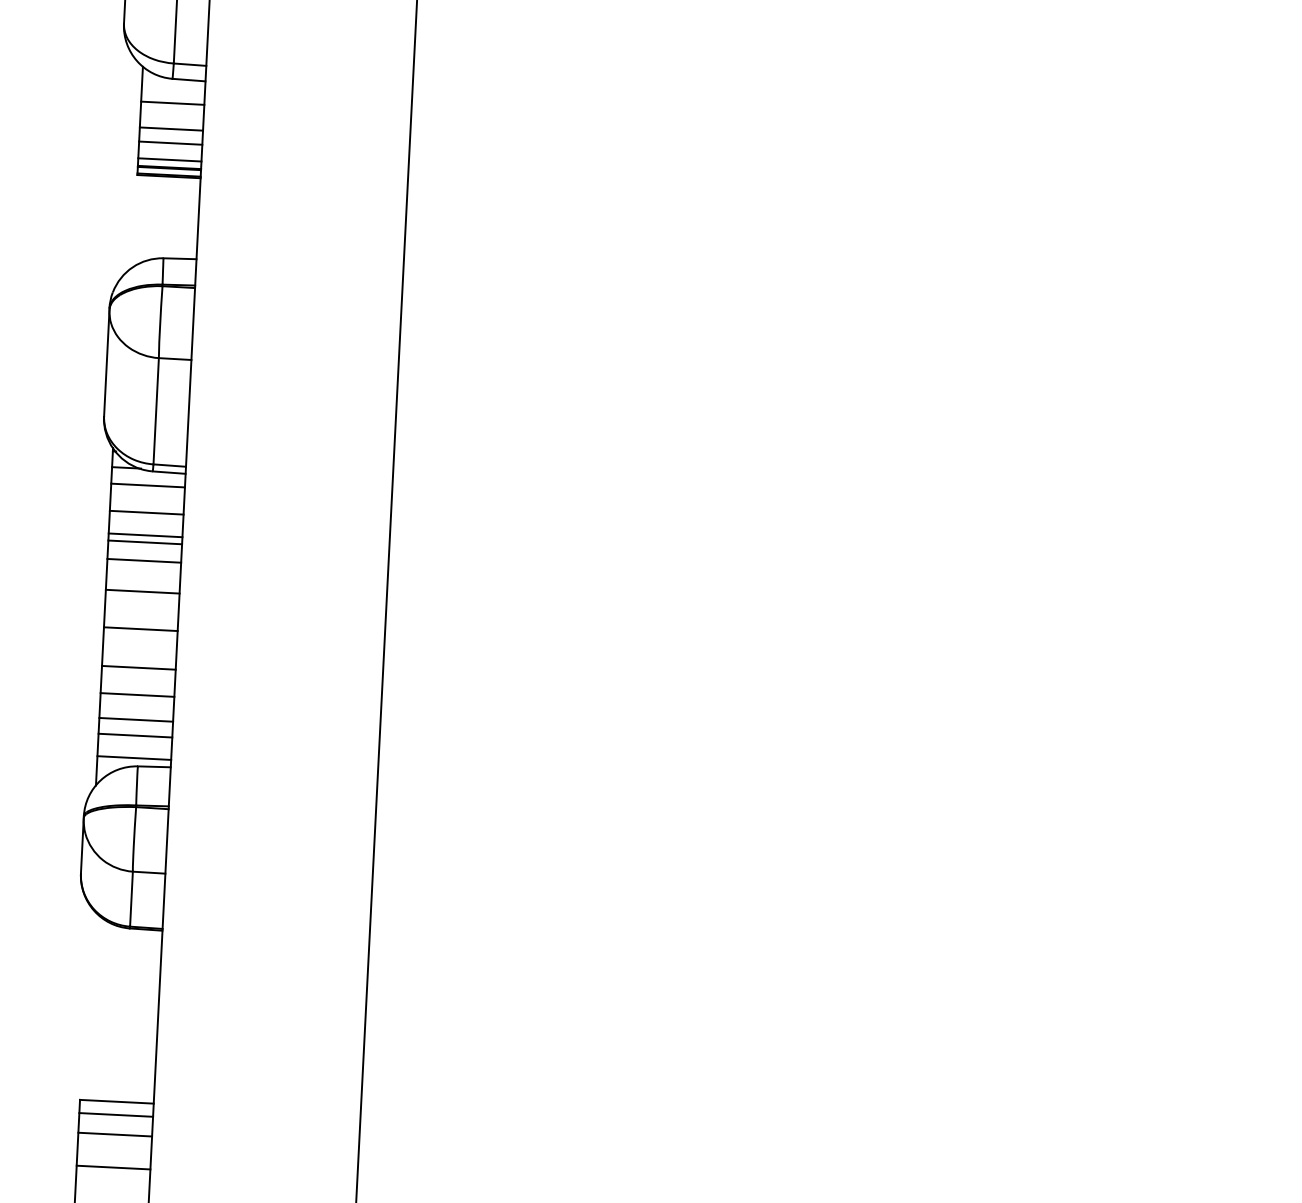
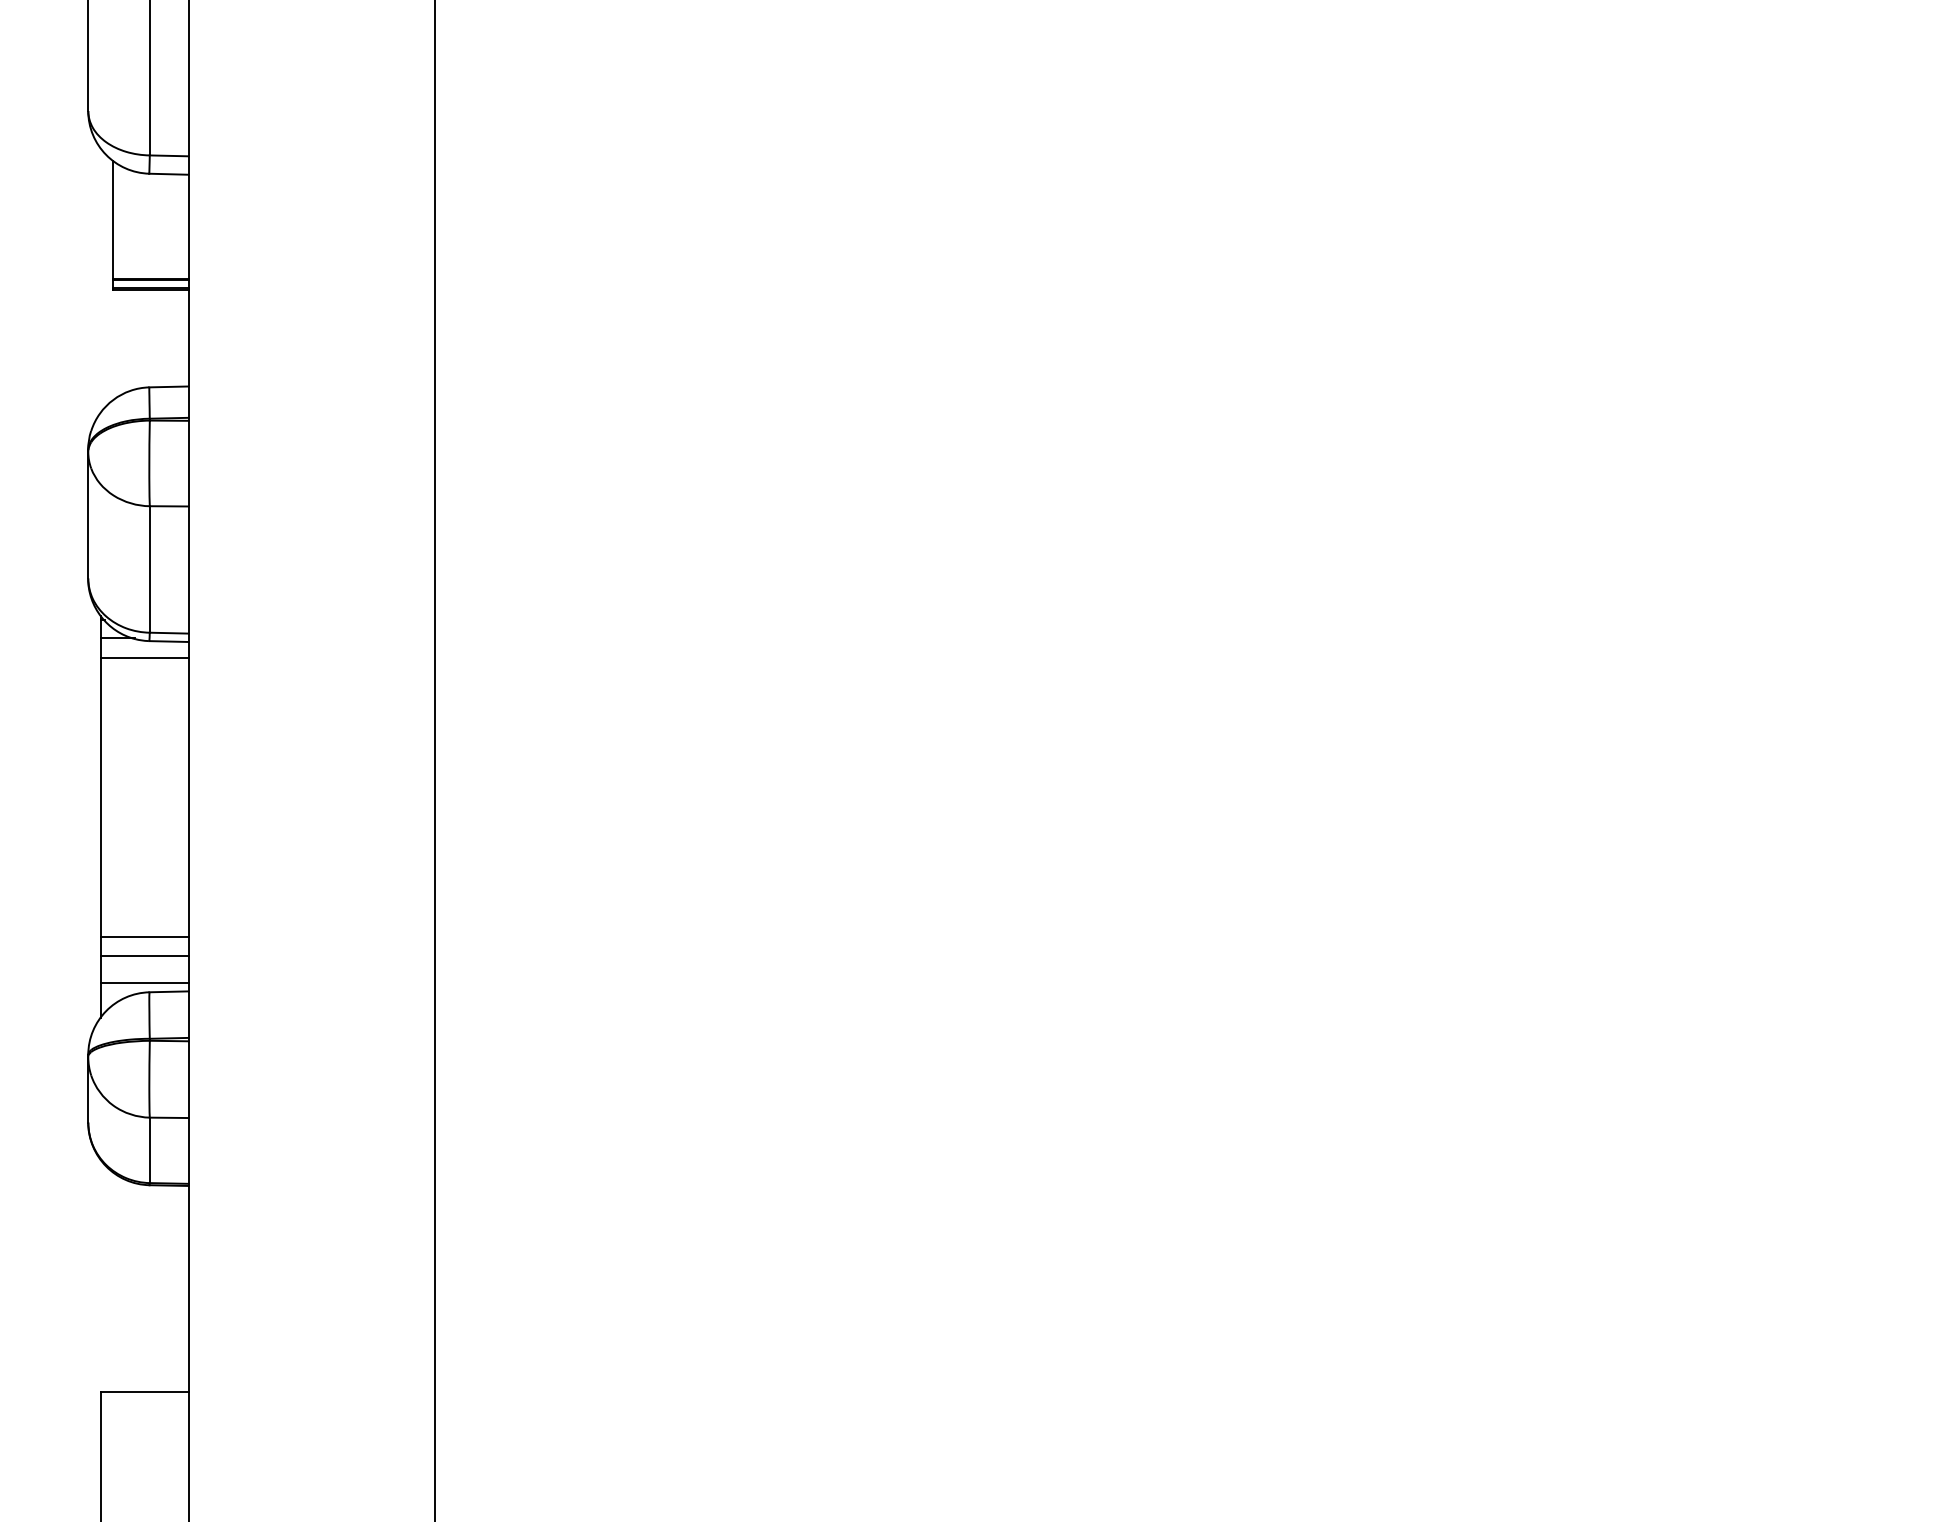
line: (172, 103) -> (150, 202), removed
line: (171, 129) -> (150, 233), removed
line: (170, 143) -> (150, 250), removed
line: (169, 160) -> (150, 270), removed
line: (146, 512) -> (144, 690), removed
line: (145, 535) -> (144, 717), removed
line: (145, 542) -> (144, 725), removed
line: (144, 560) -> (144, 747), removed
line: (142, 591) -> (144, 784), removed
line: (140, 629) -> (144, 829), removed
line: (138, 668) -> (144, 875), removed
line: (137, 694) -> (144, 907), removed
line: (116, 1114) -> (144, 1407), removed
line: (115, 1134) -> (144, 1430), removed
line: (113, 1167) -> (144, 1470), removed

